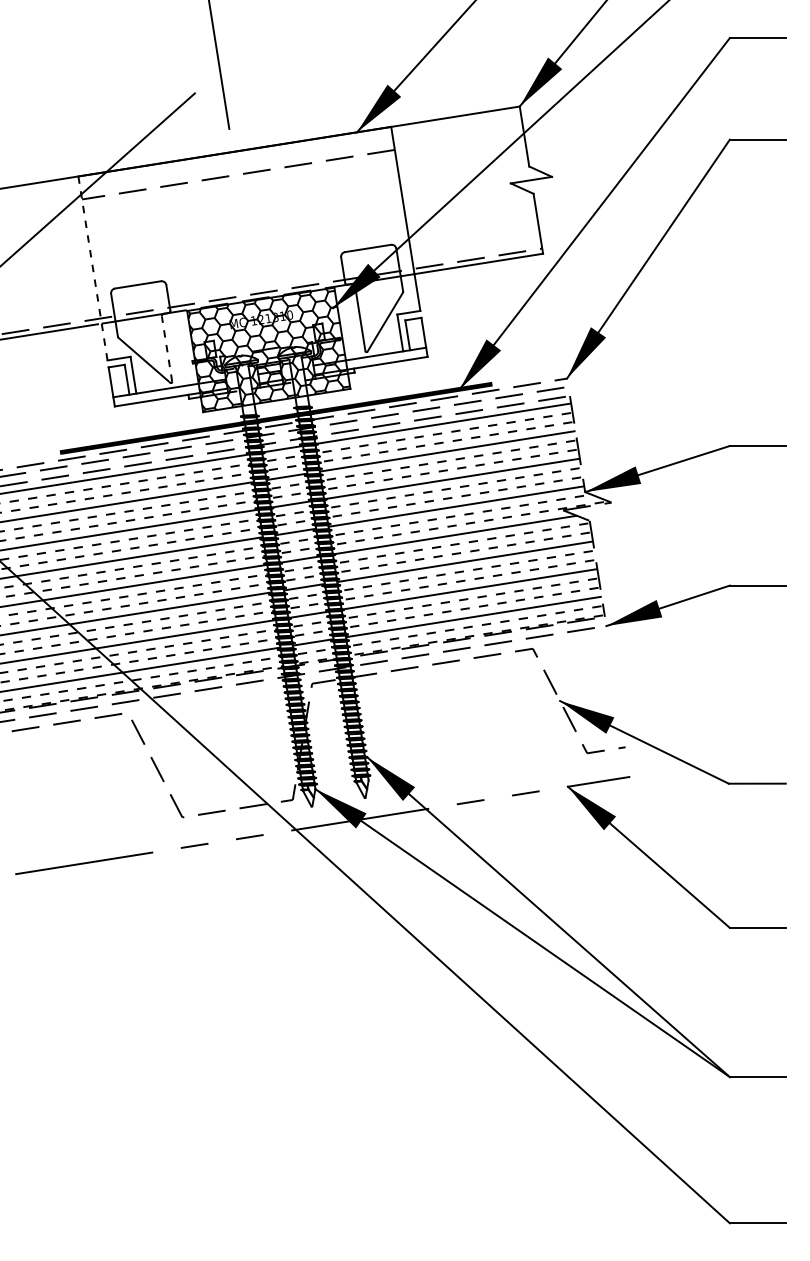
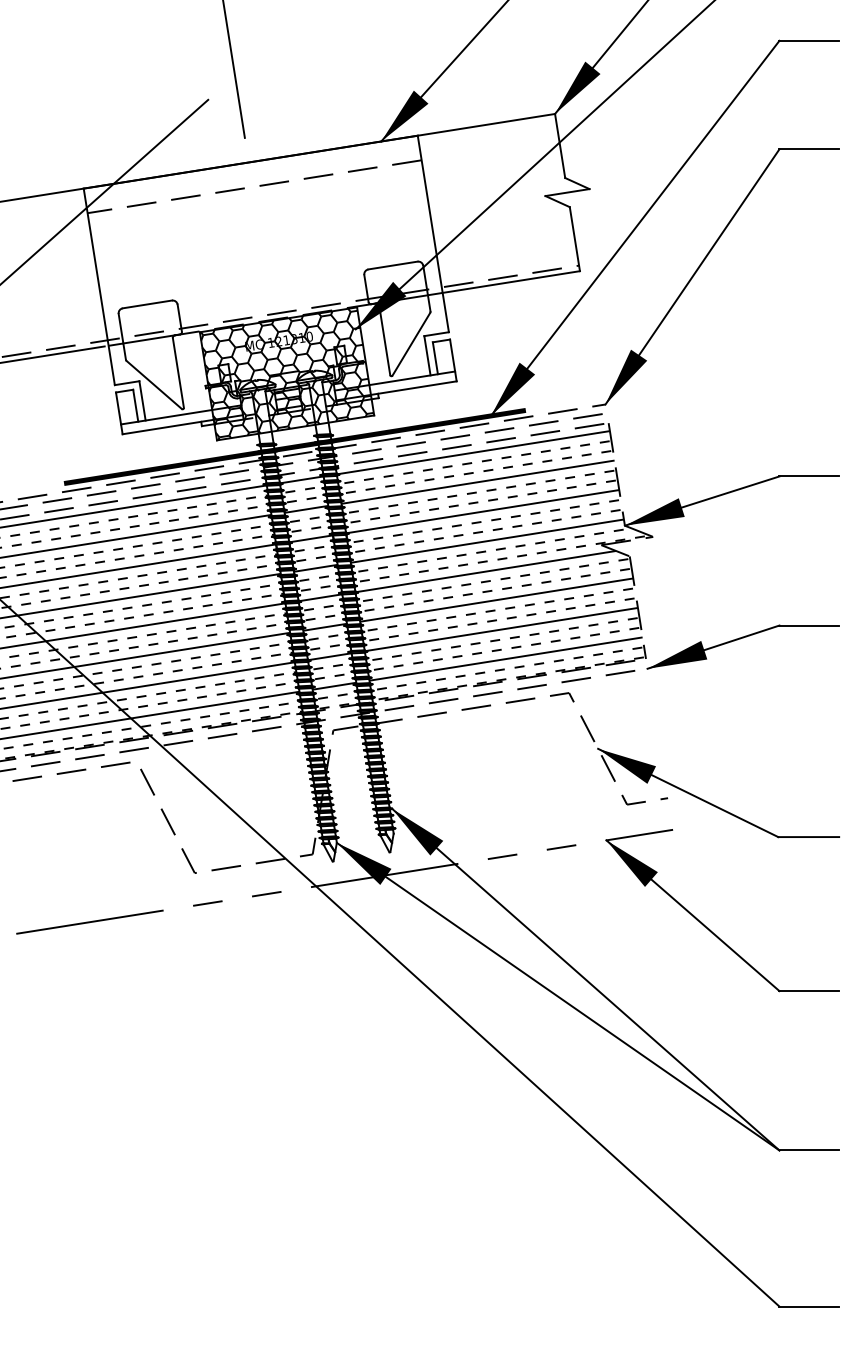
line: (93, 269) -> (99, 287), dashed -> solid
line: (167, 348) -> (178, 372), dashed -> solid

